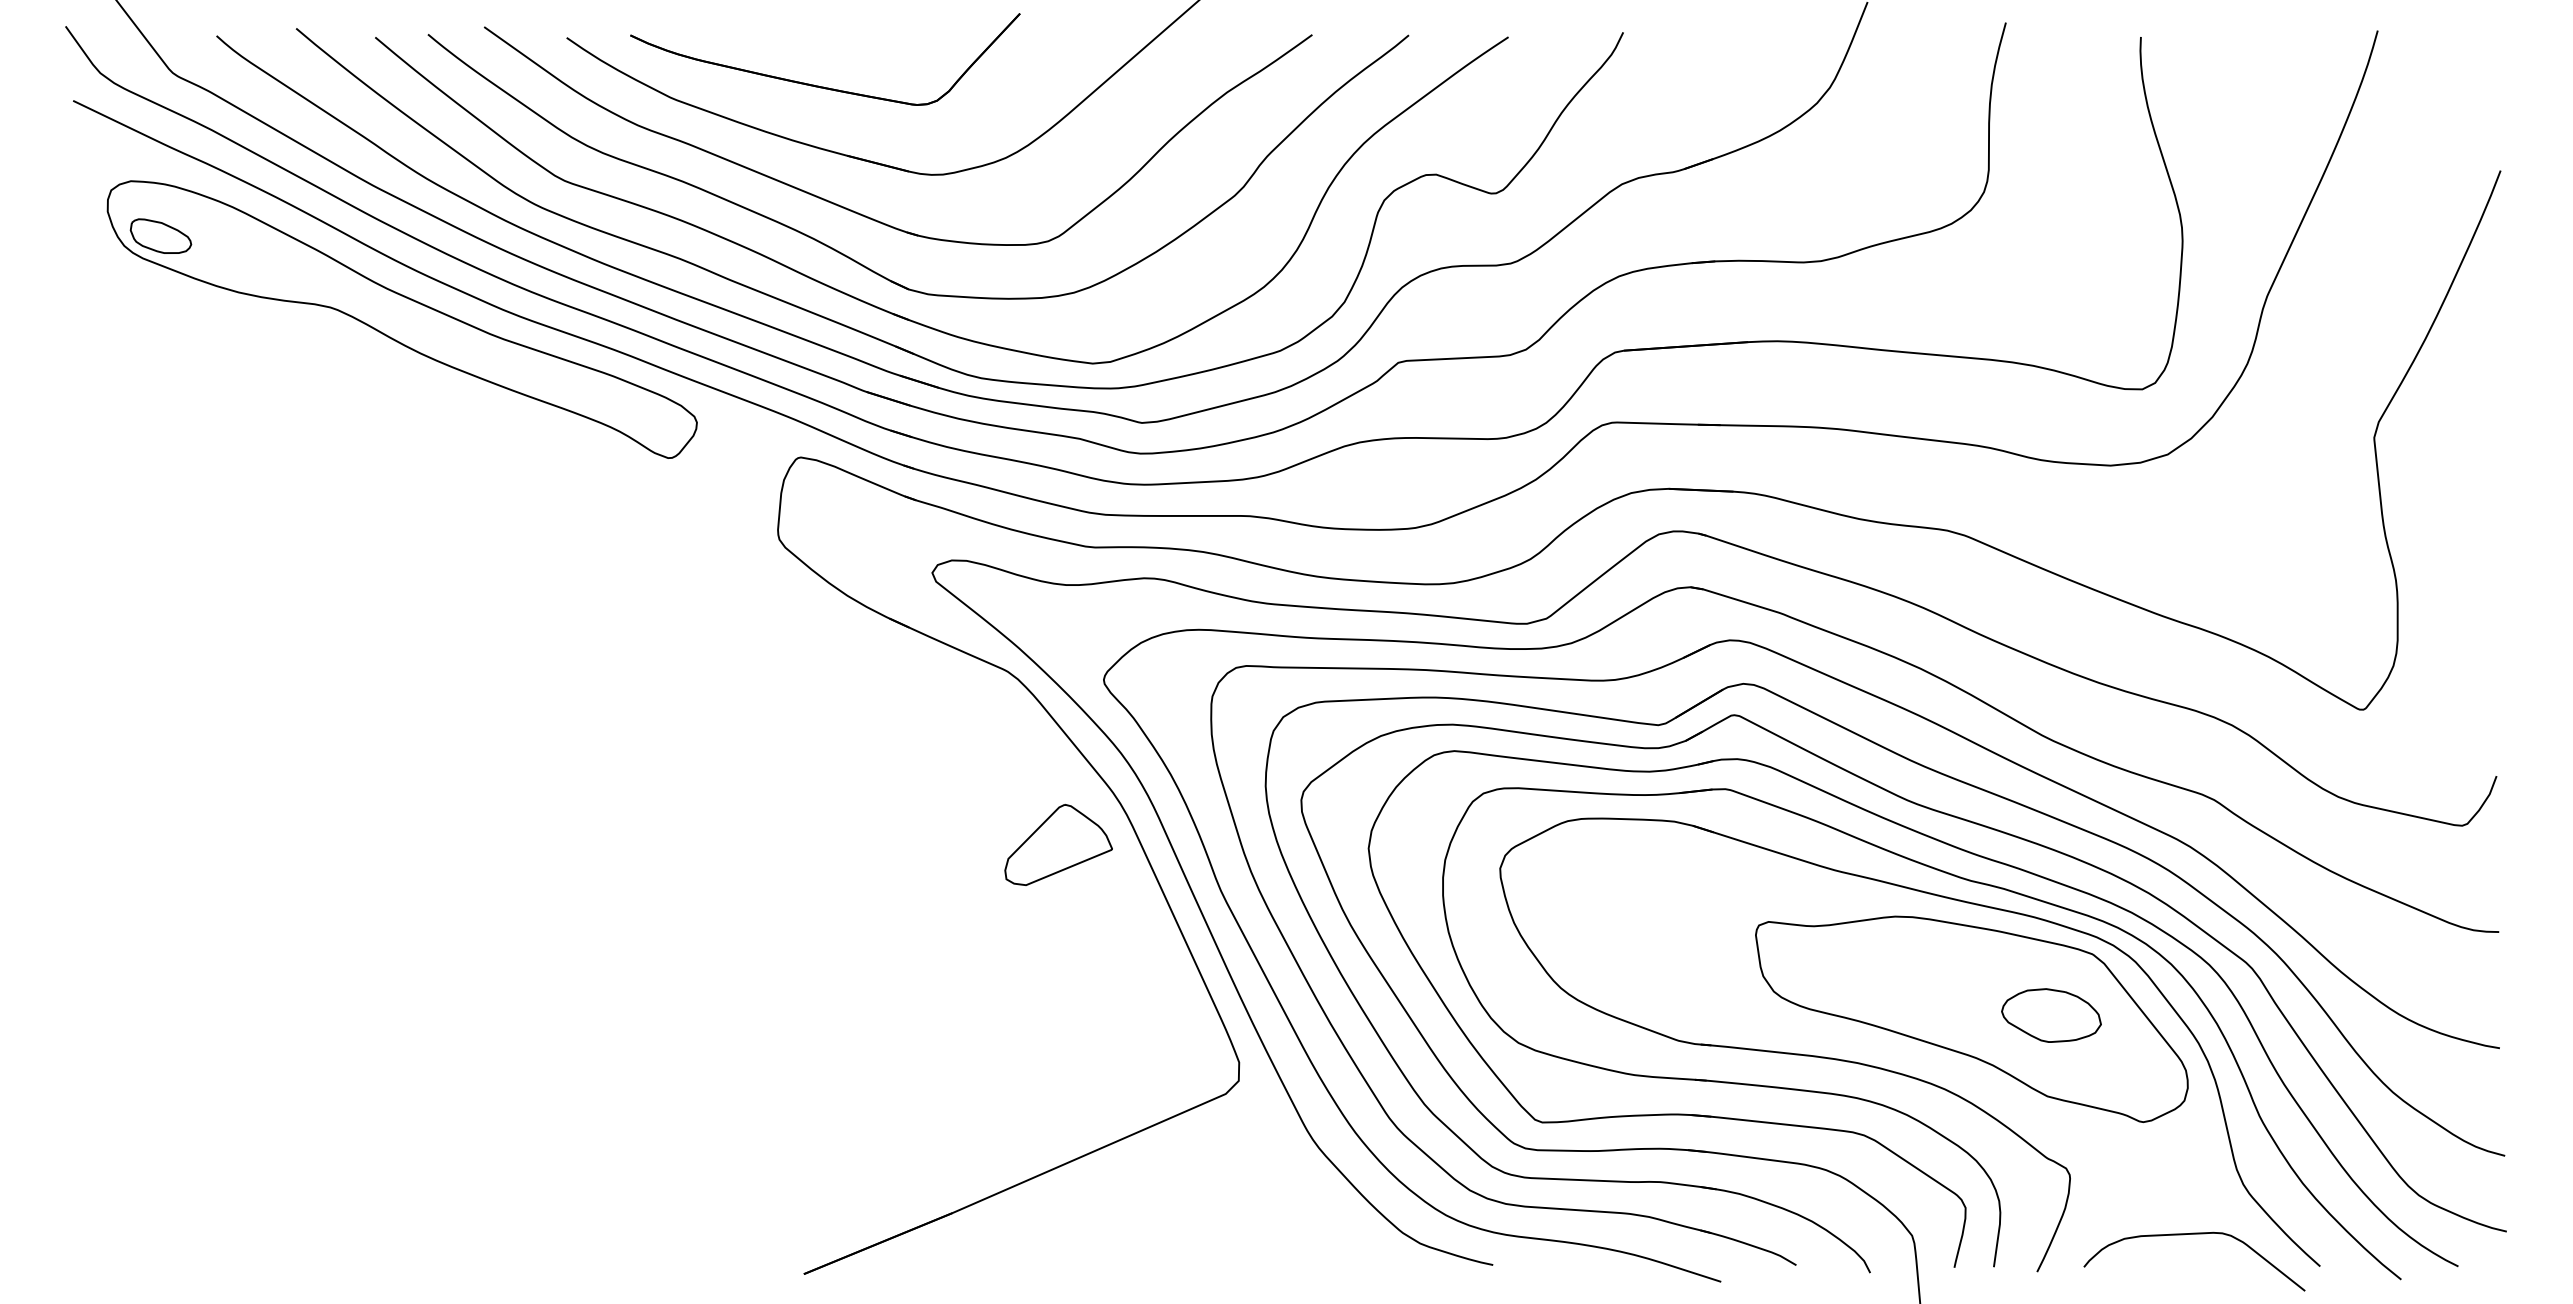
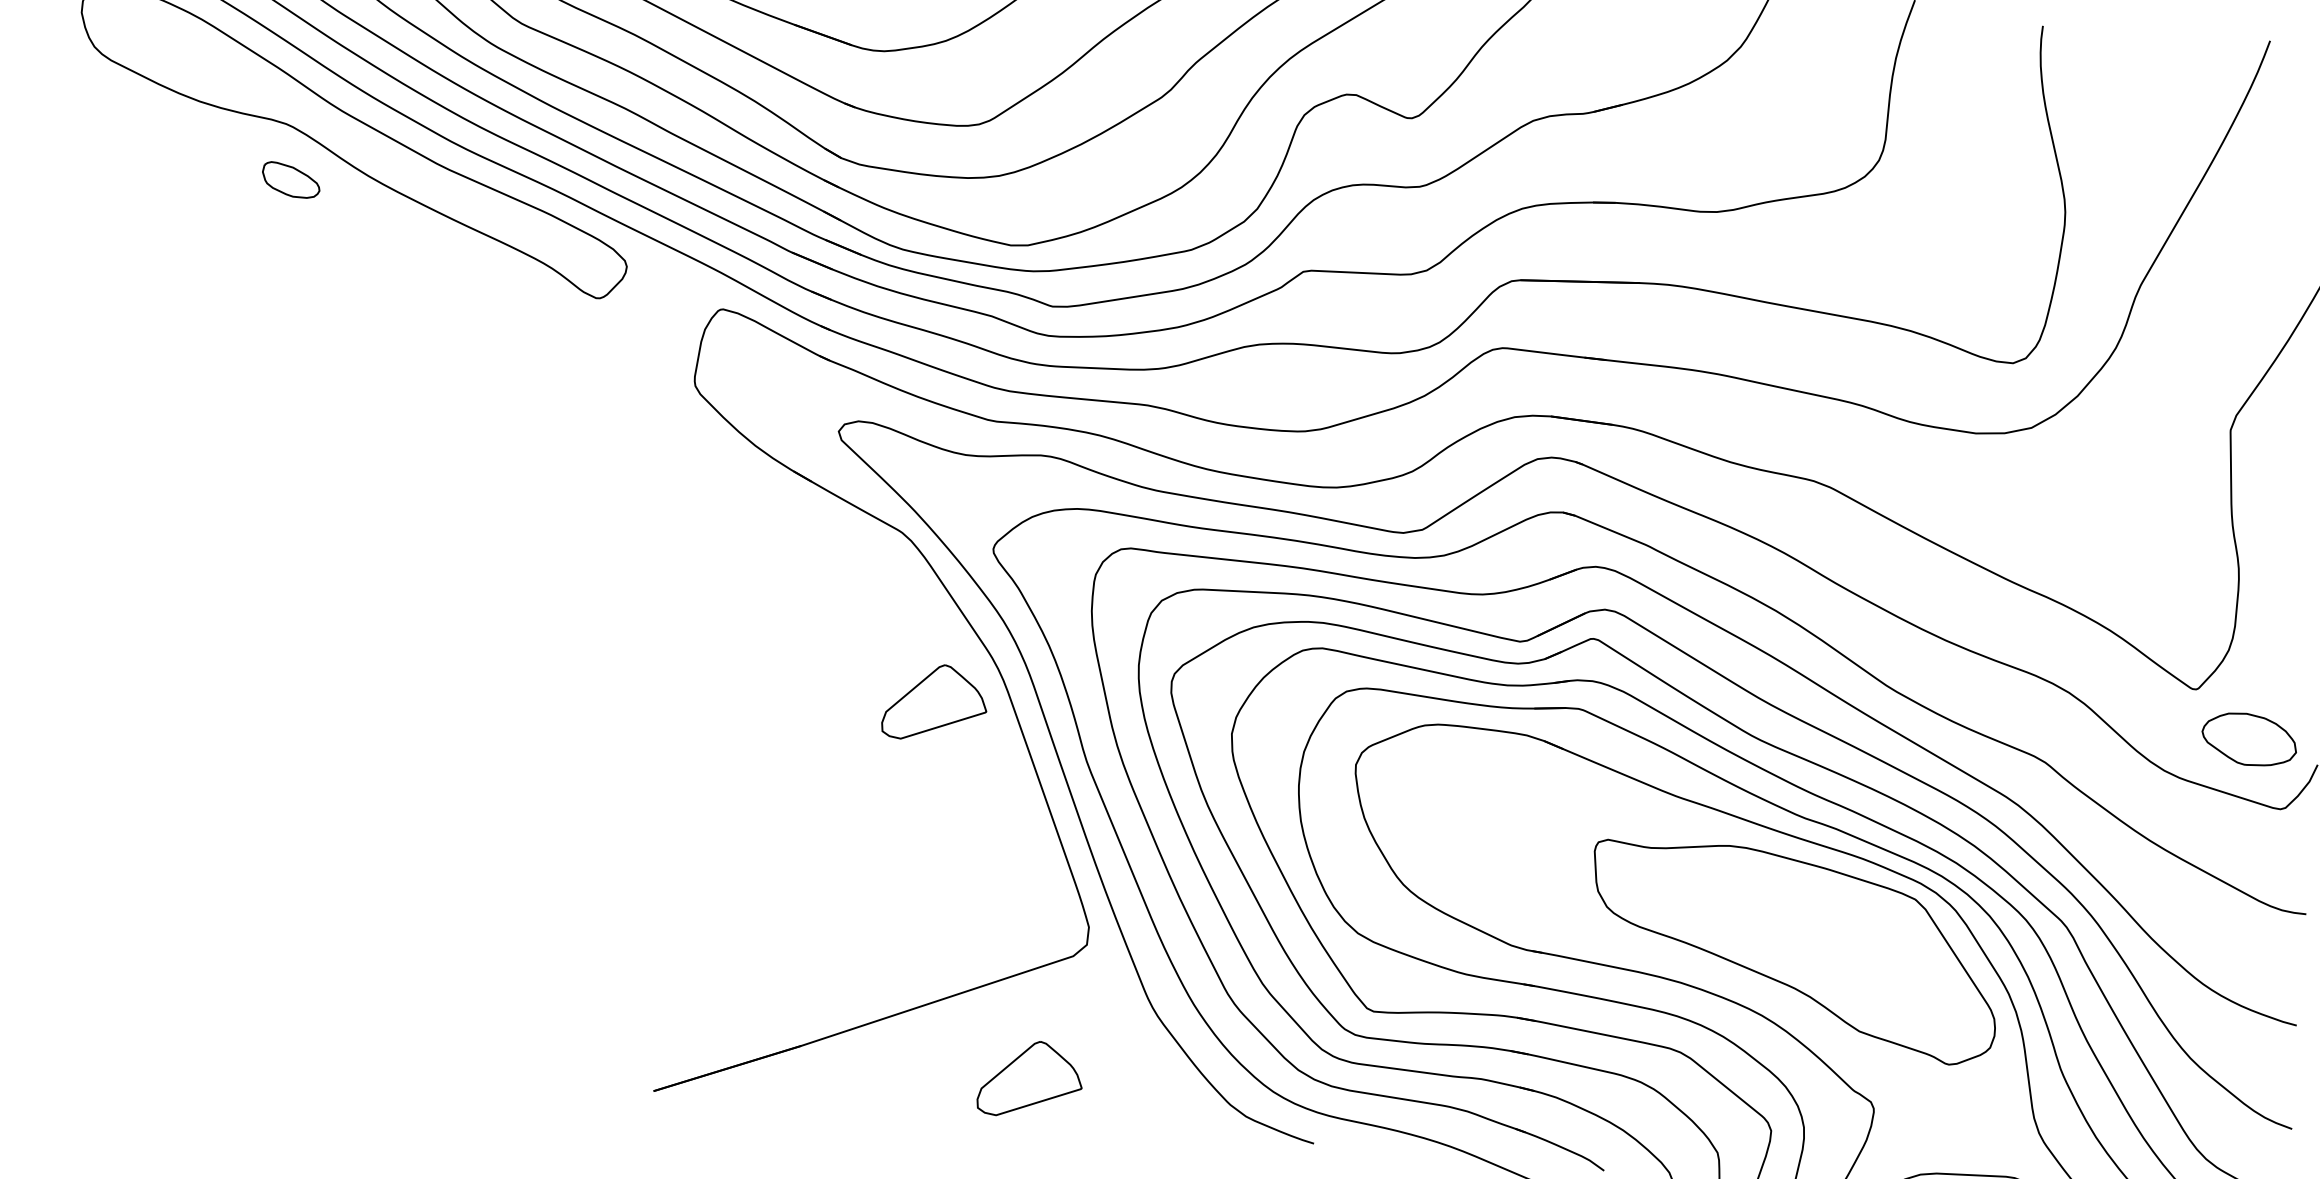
part: (160, 235) -> (290, 179), moved
part: (2051, 1015) -> (2249, 739), moved
part: (1193, 1225) -> (1030, 1079), added

